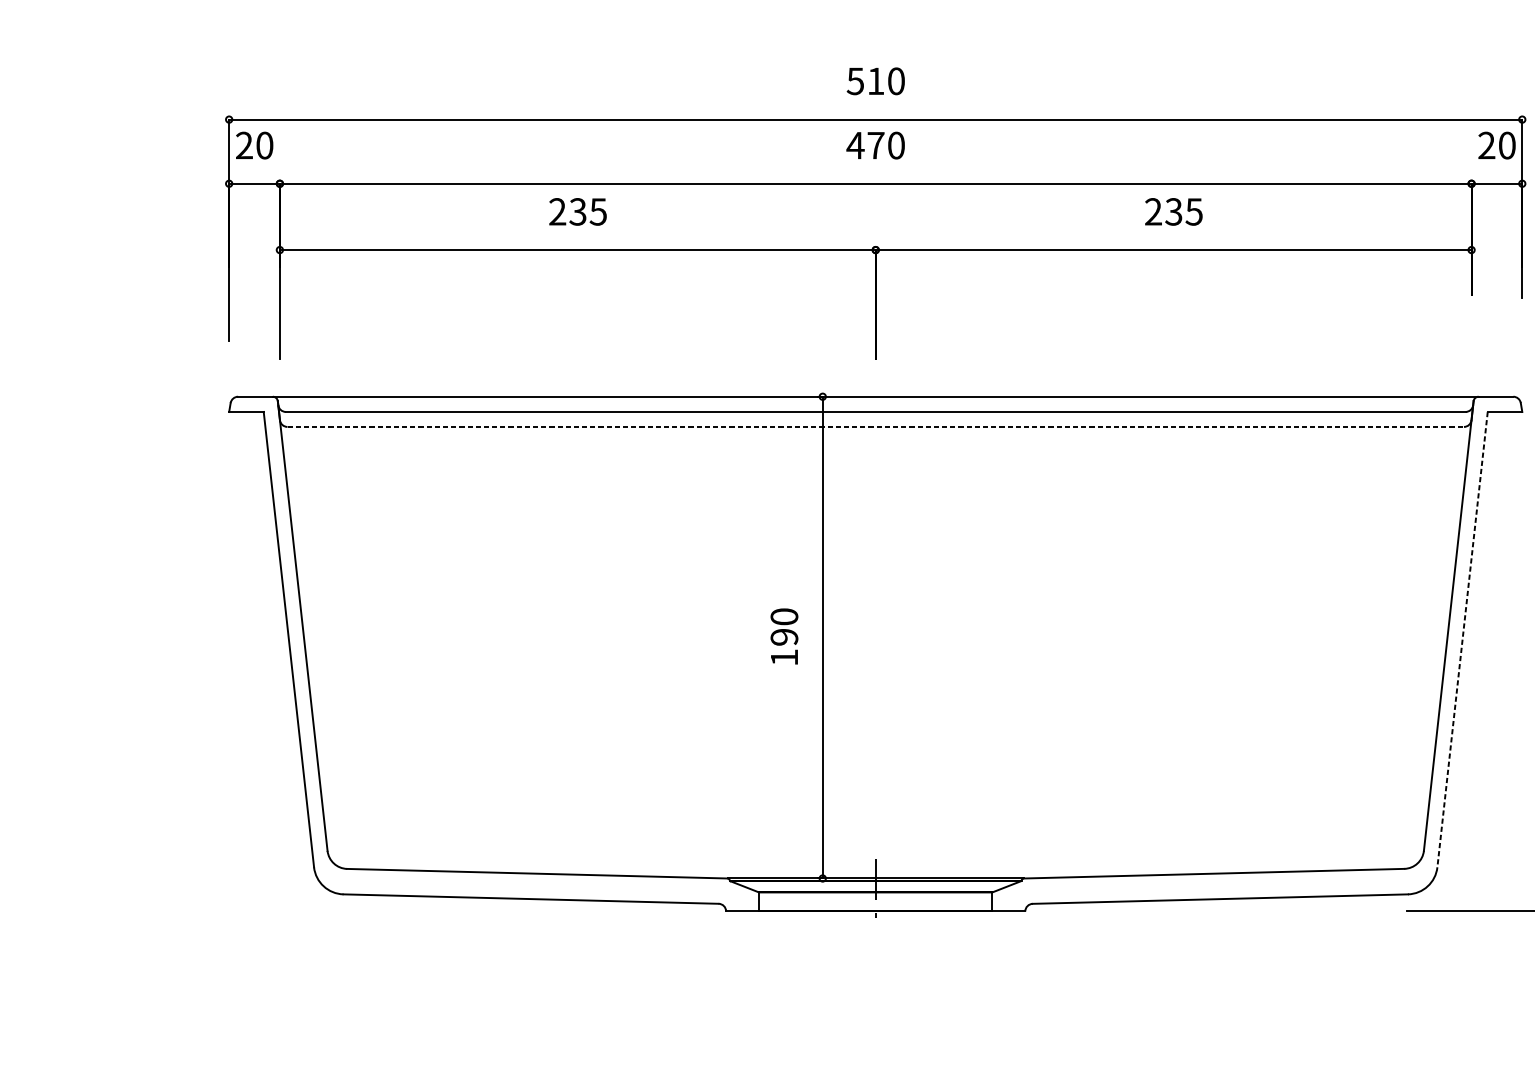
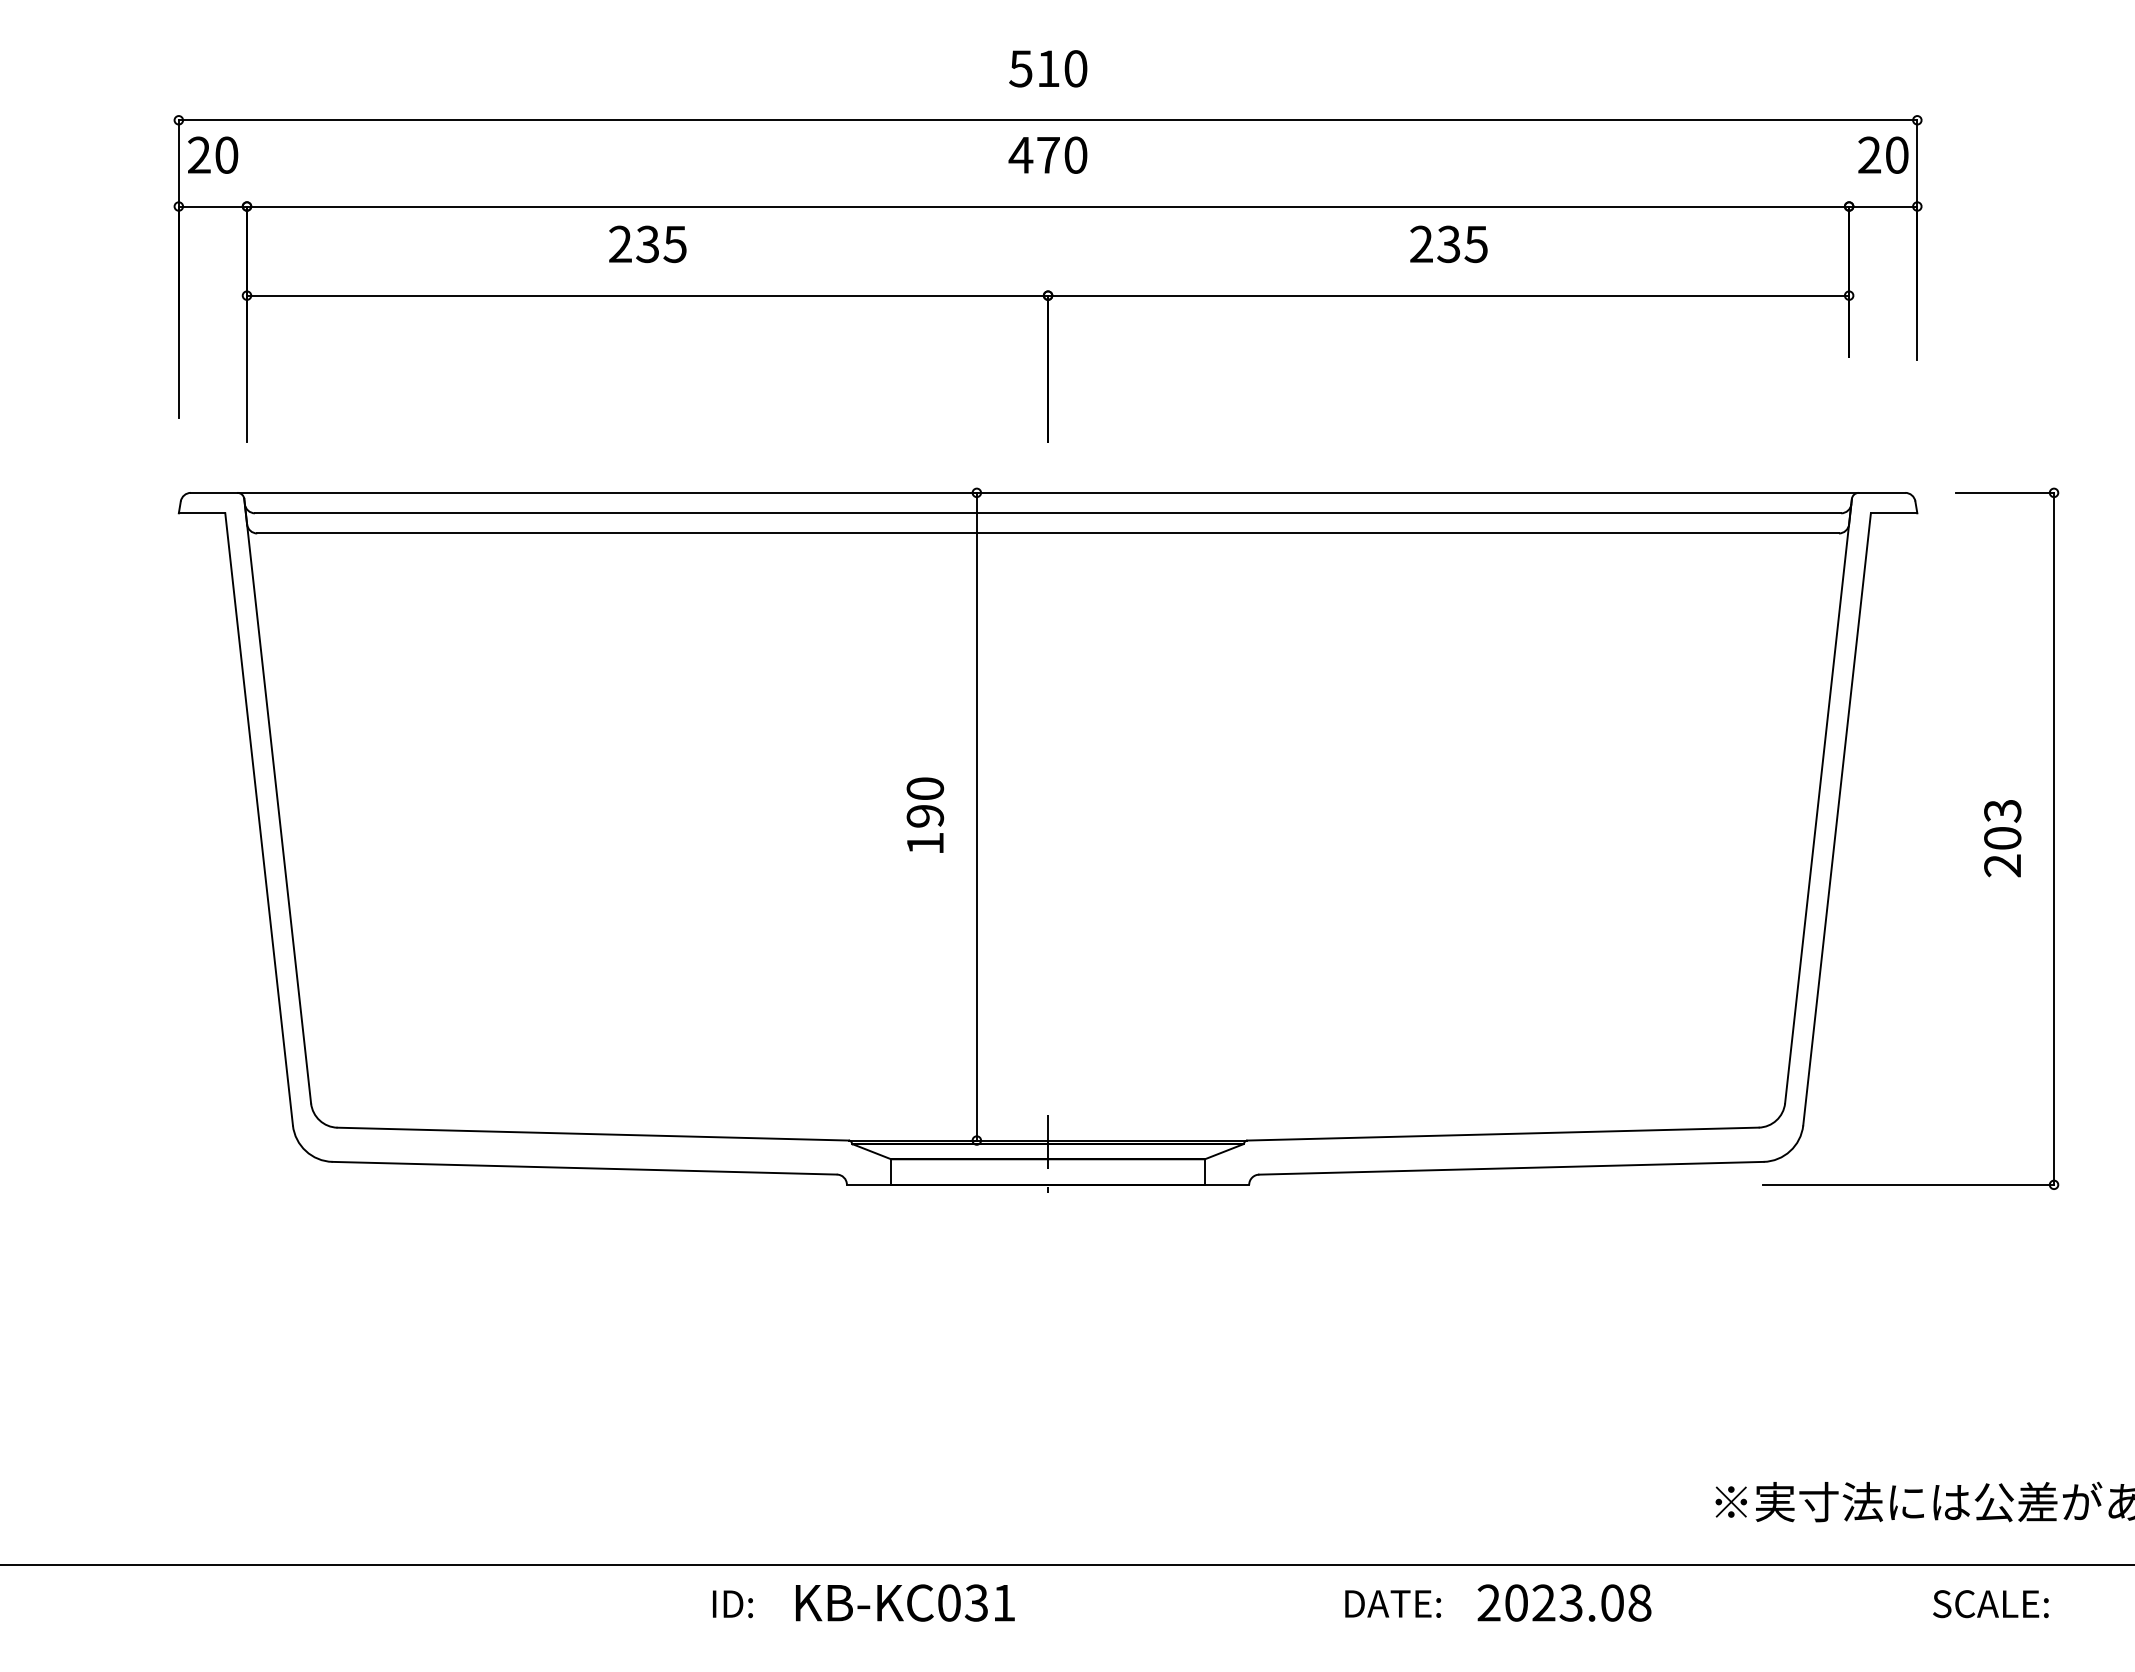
line: (876, 426) -> (1048, 533), dashed -> solid
line: (1462, 639) -> (1837, 819), dashed -> solid

